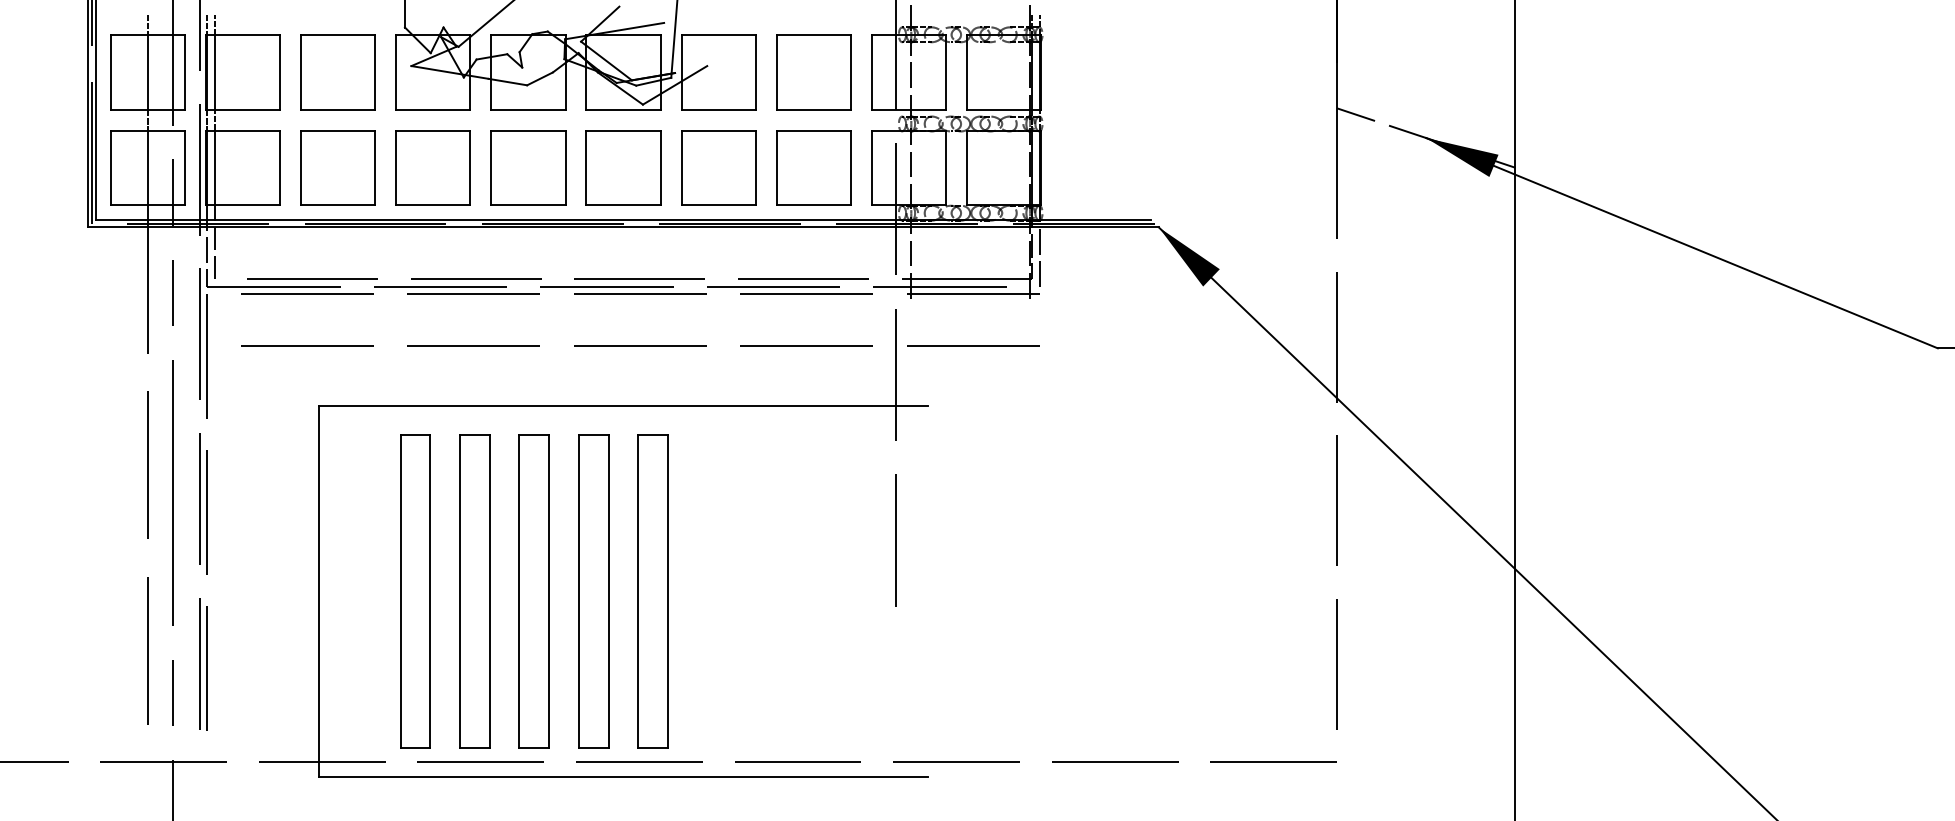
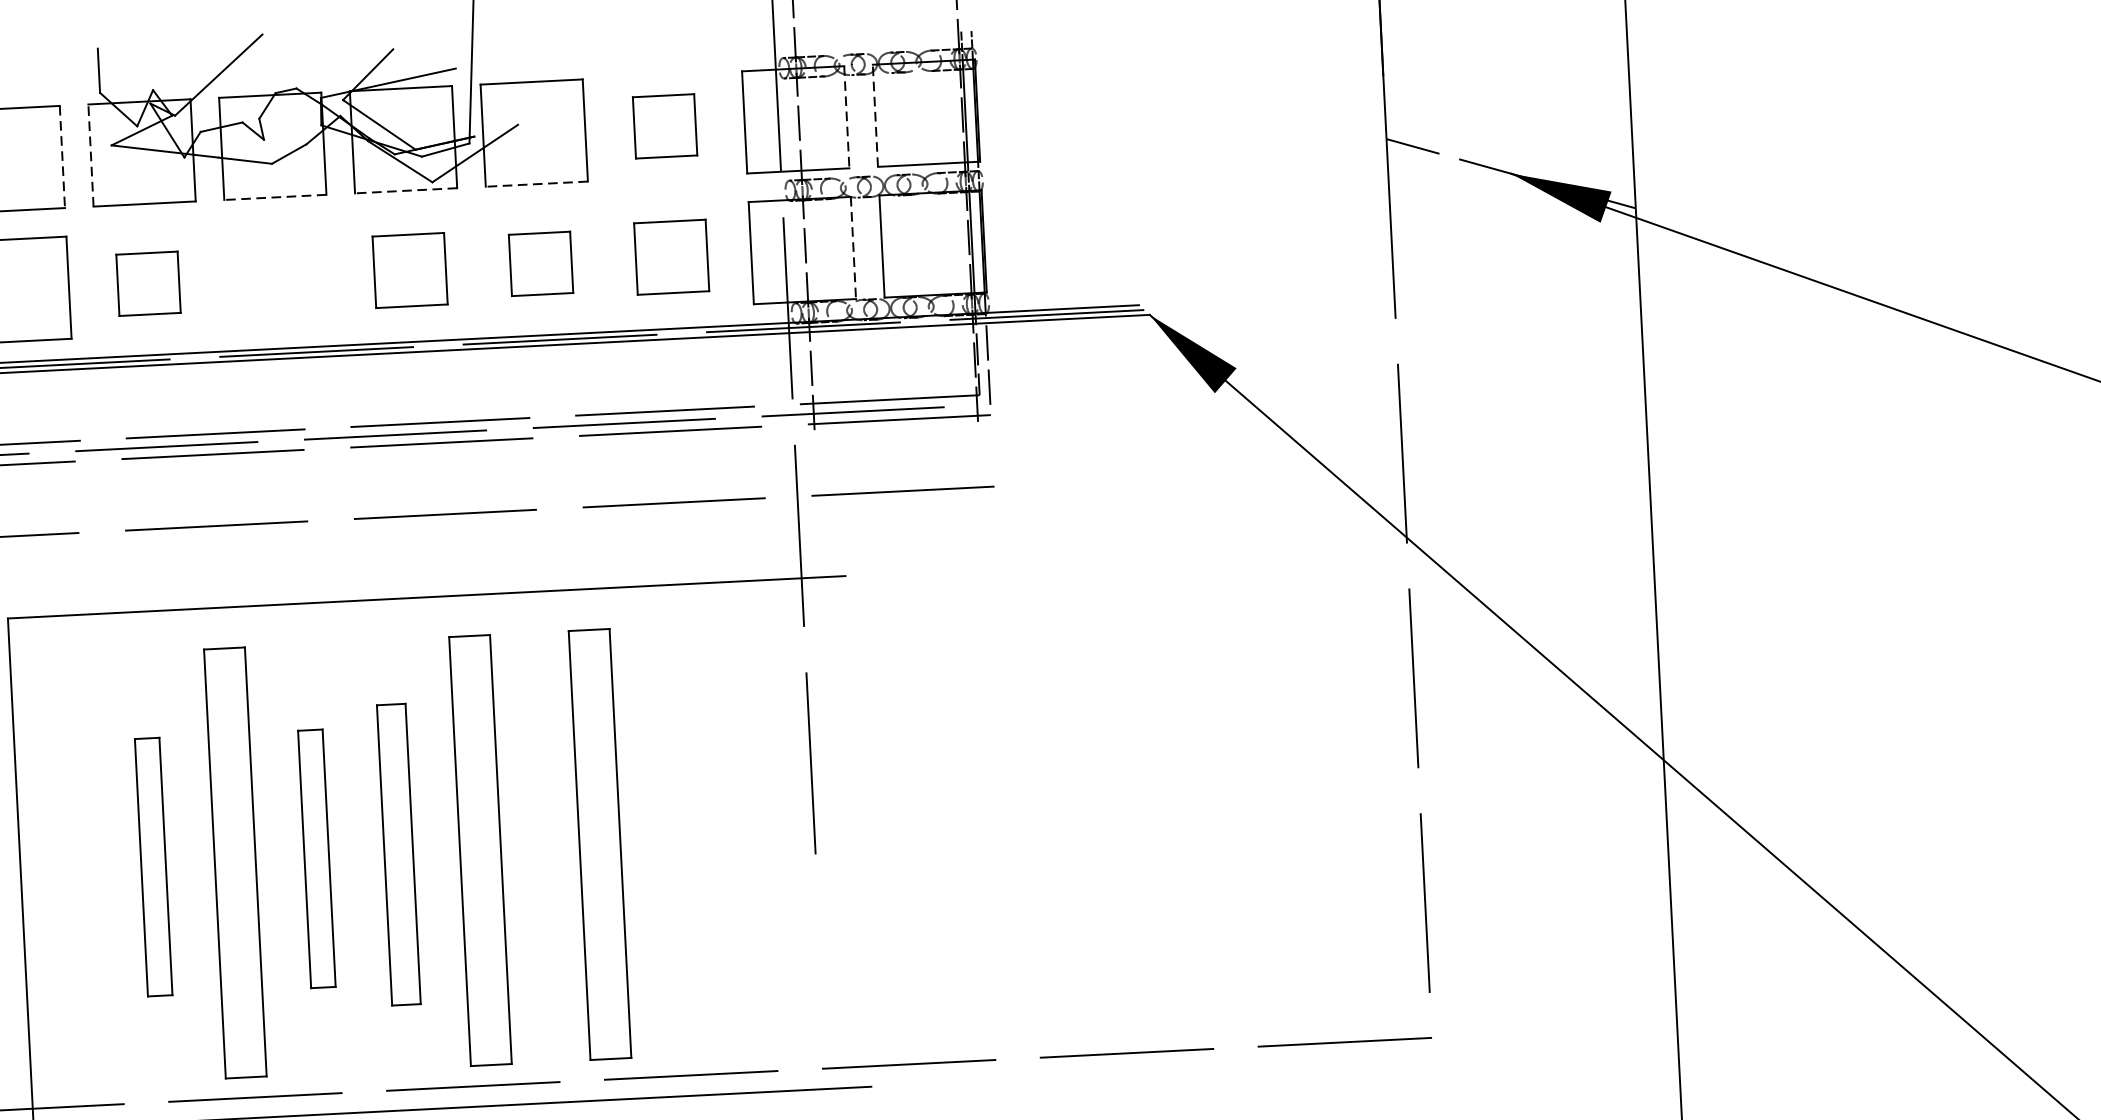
line: (396, 72) -> (91, 155), solid -> dashed
part: (813, 72) -> (664, 126), size x0.6
line: (966, 72) -> (874, 115), solid -> dashed
line: (375, 73) -> (62, 158), solid -> dashed
line: (946, 73) -> (847, 118), solid -> dashed
line: (527, 109) -> (274, 197), solid -> dashed
line: (623, 109) -> (406, 190), solid -> dashed
line: (718, 109) -> (536, 183), solid -> dashed
part: (432, 167) -> (147, 283), size x0.6
part: (528, 167) -> (279, 276), removed
part: (623, 167) -> (410, 270), size x0.7
part: (718, 167) -> (540, 263), size x0.6
part: (813, 167) -> (671, 256), size x0.7
line: (946, 168) -> (853, 248), solid -> dashed
part: (415, 591) -> (153, 867), size x0.6
part: (533, 591) -> (315, 858), size x0.6
part: (593, 591) -> (398, 854), size x0.7
part: (739, 591) -> (598, 844), added

